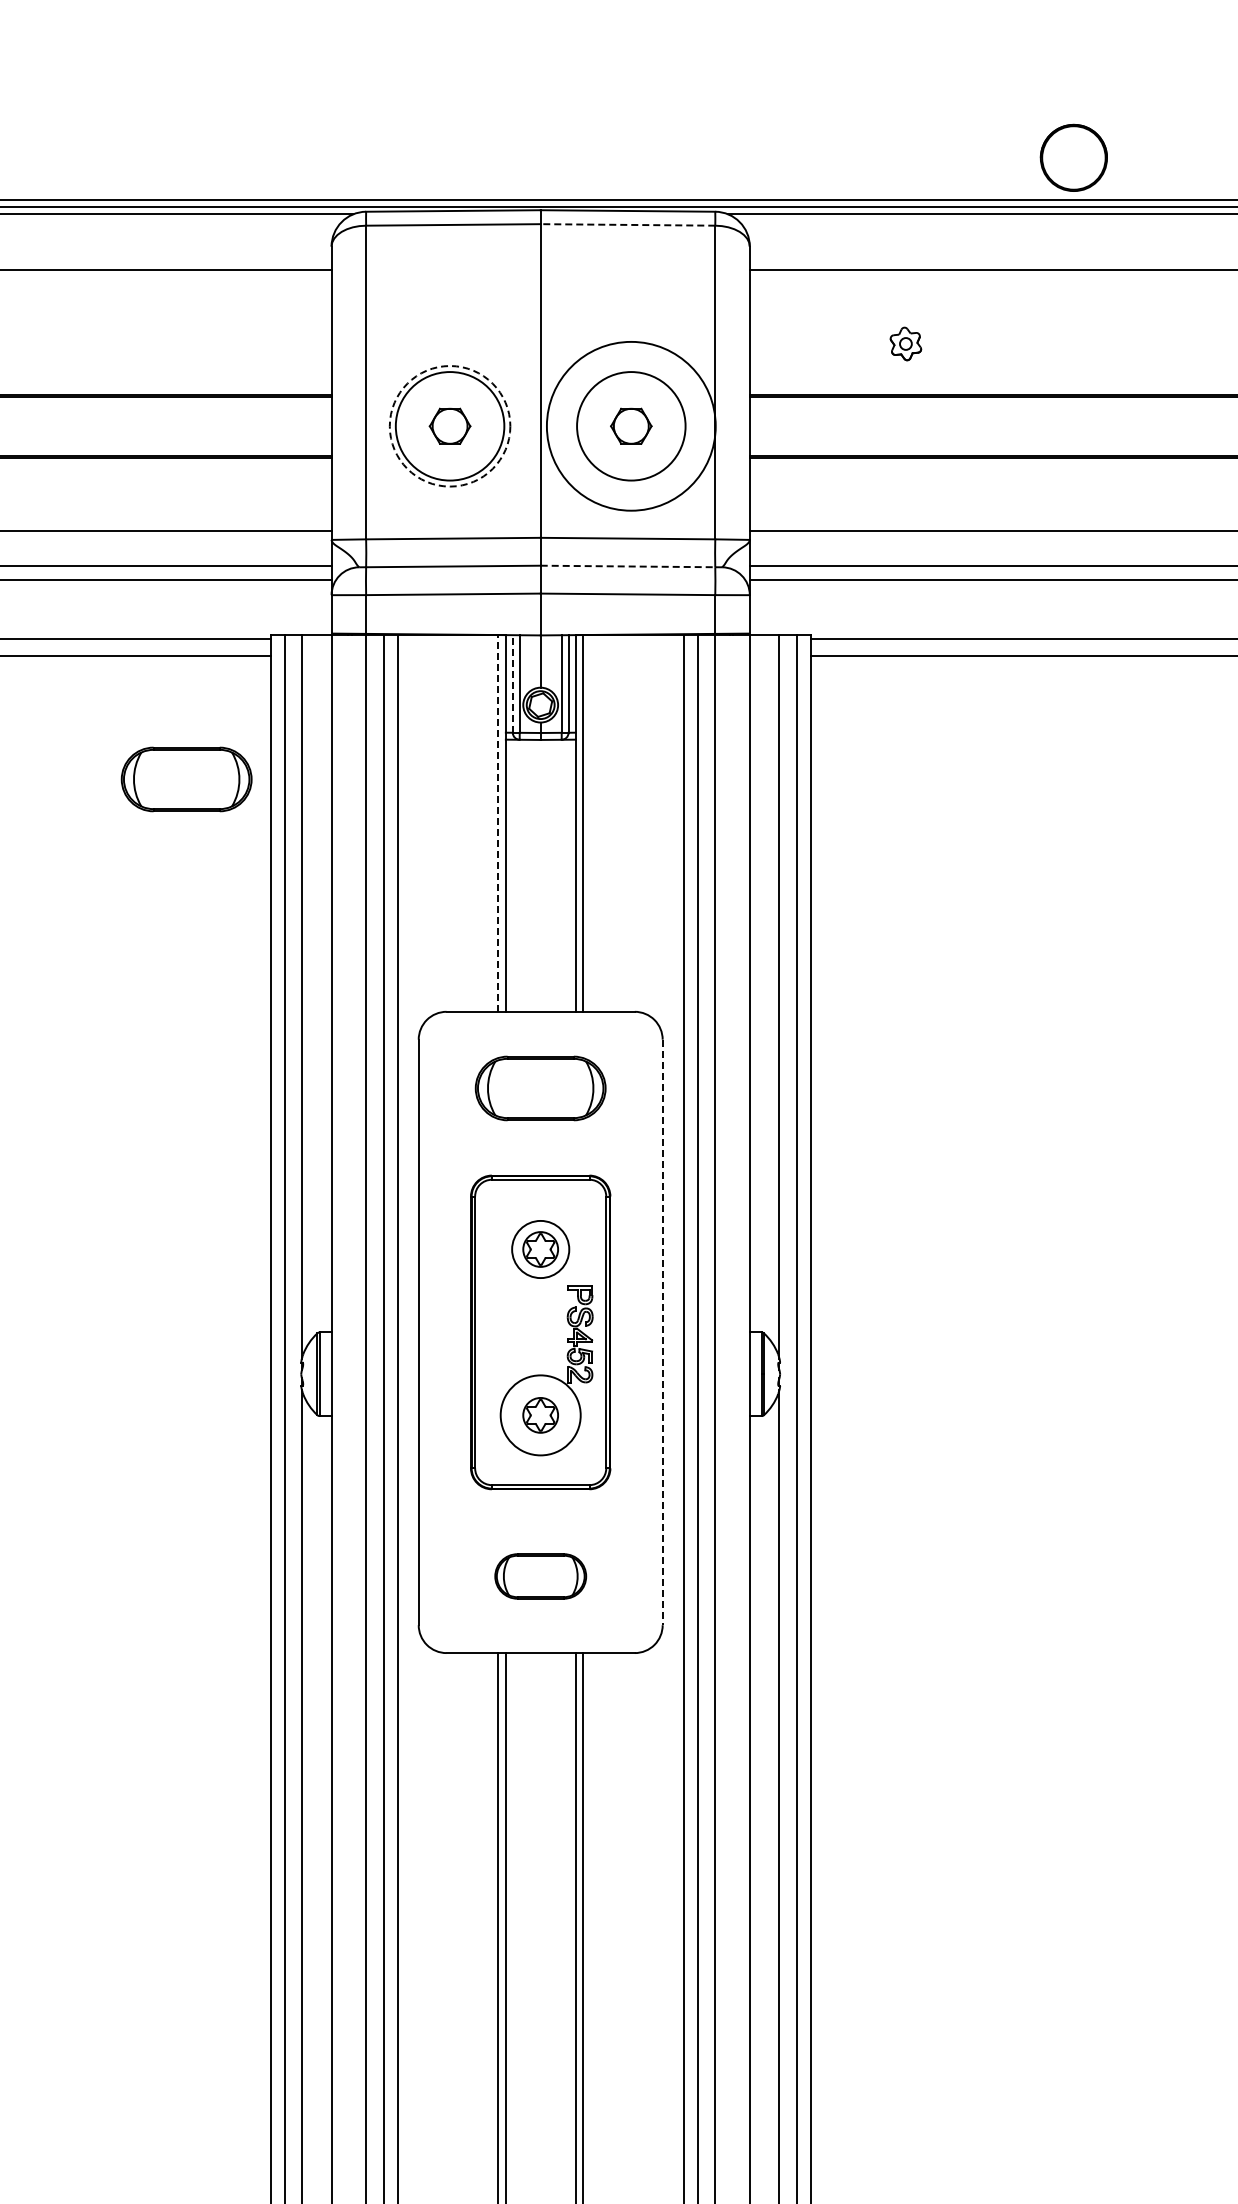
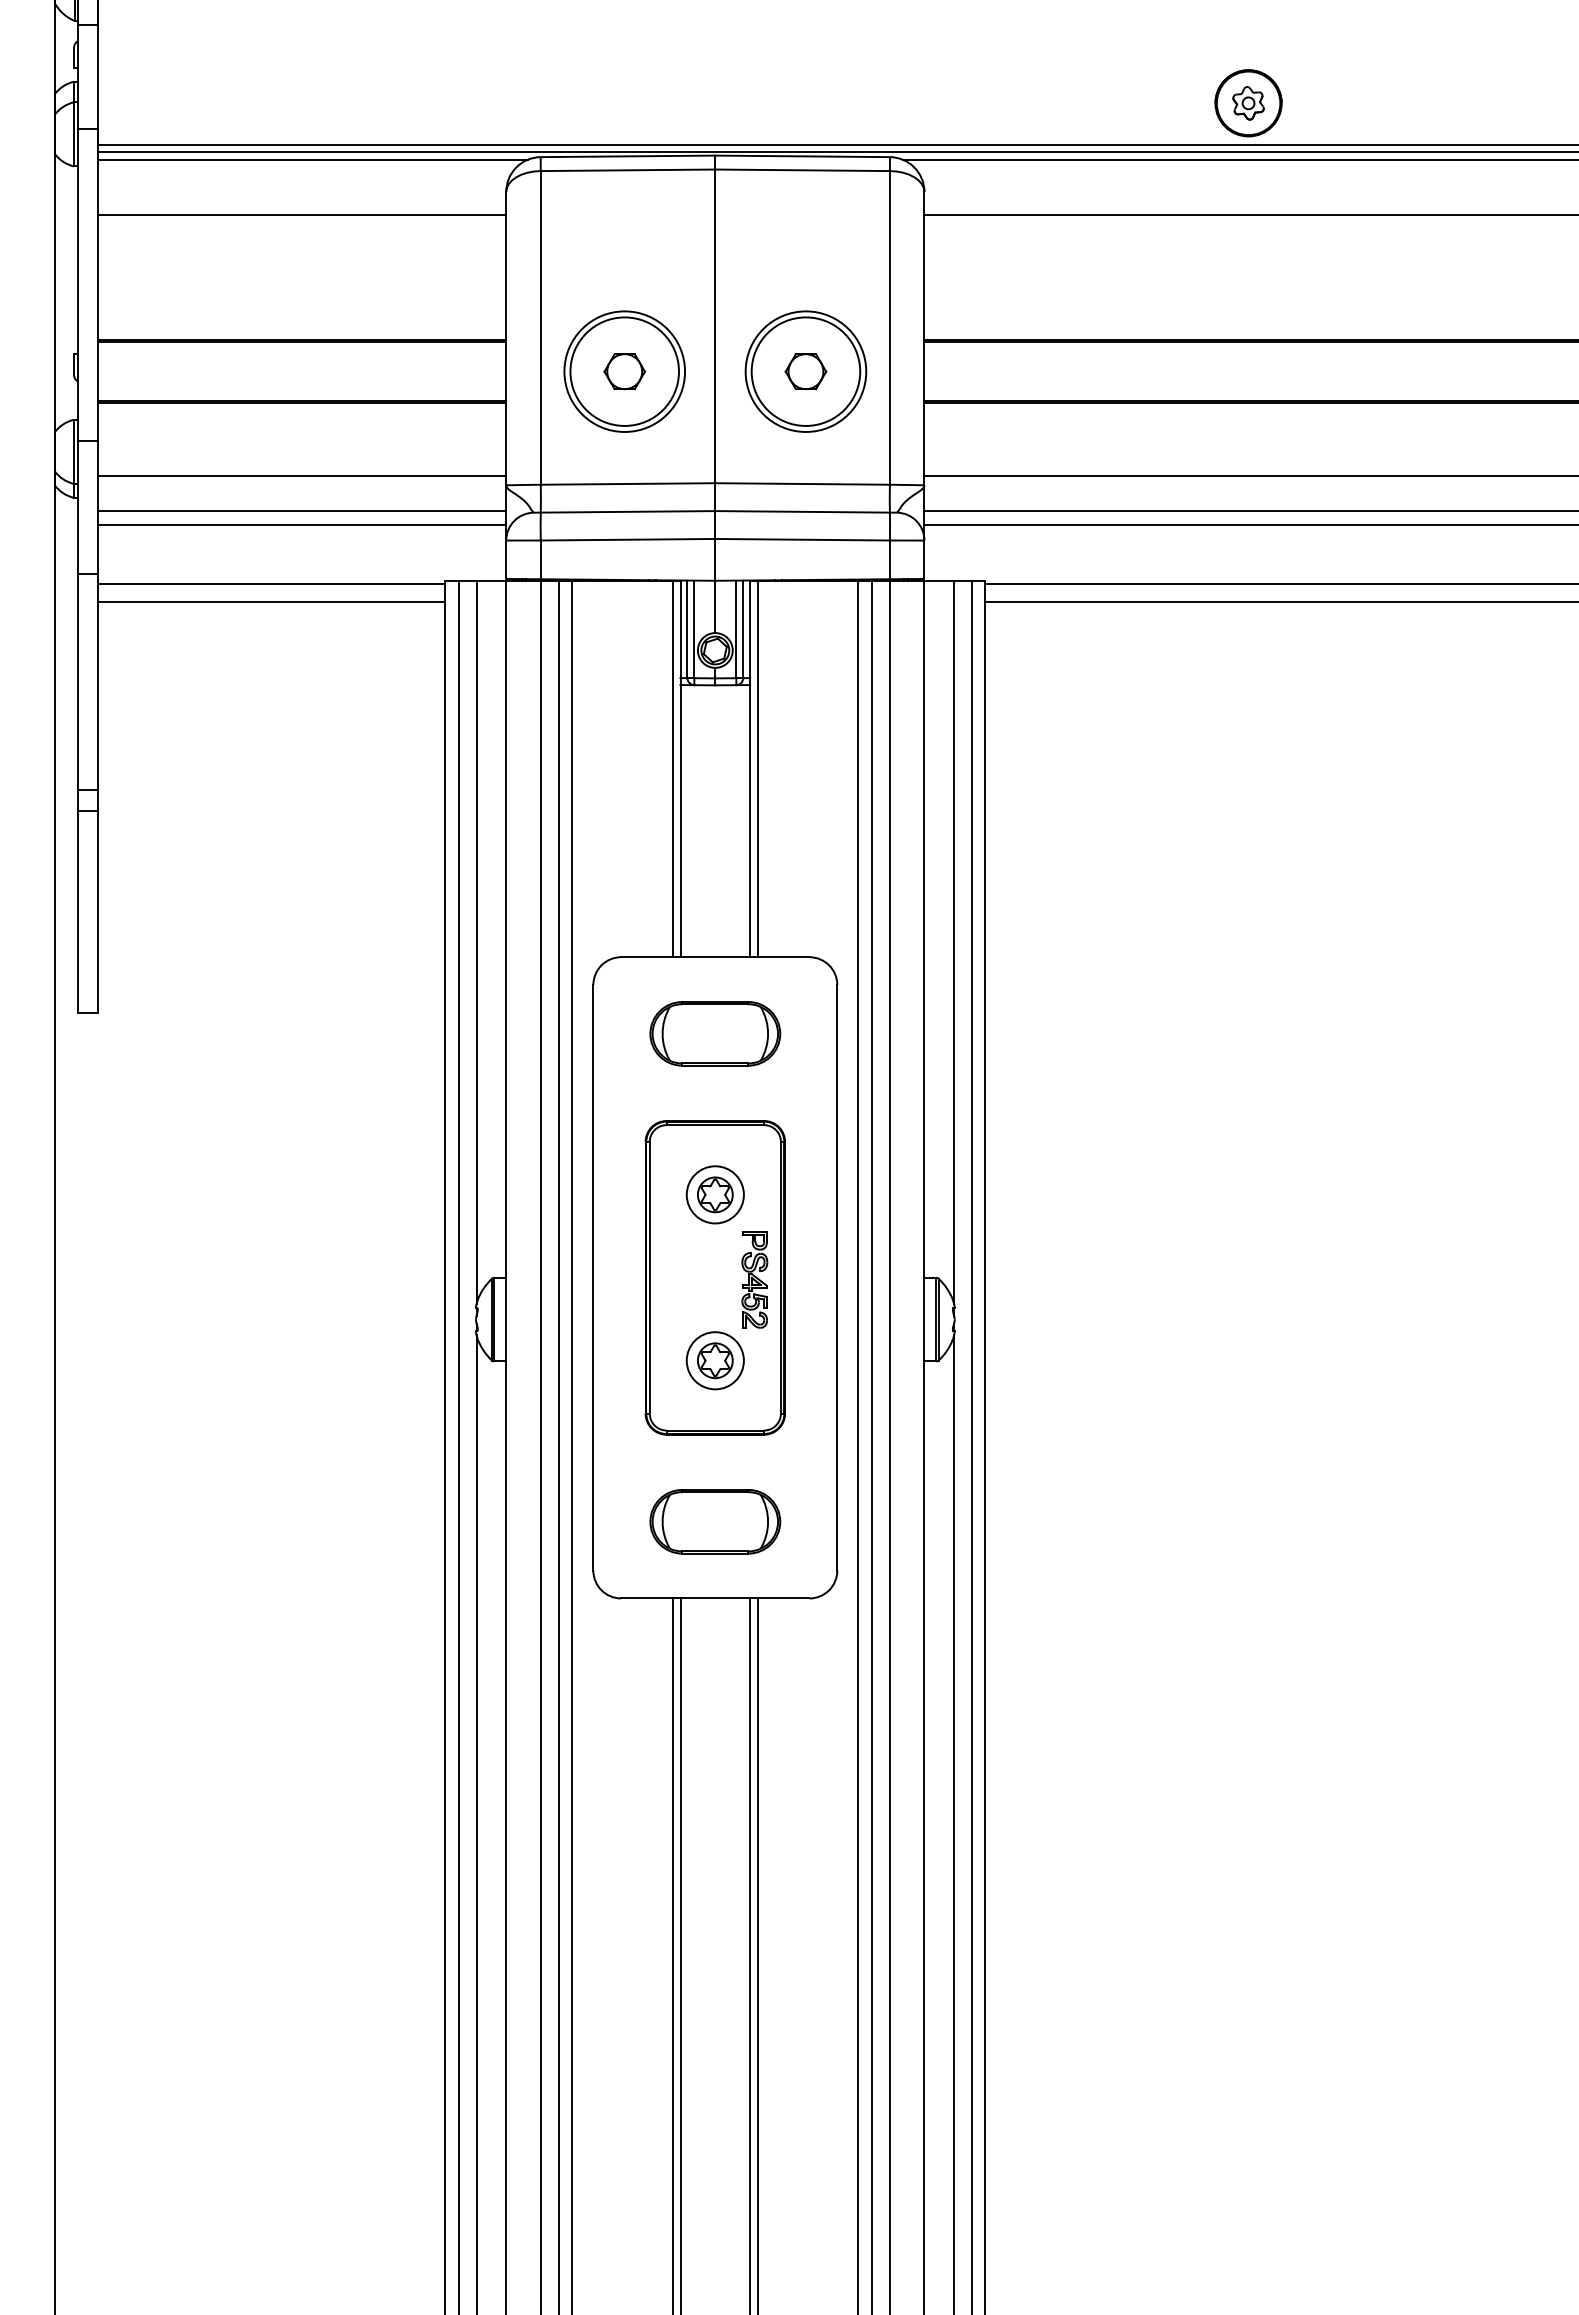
line: (627, 225) -> (802, 170), dashed -> solid
part: (905, 344) -> (1248, 103), moved
circle: (449, 426) -> (624, 371), dashed -> solid
circle: (630, 426) -> (805, 371), size x0.71
line: (628, 566) -> (803, 511), dashed -> solid
line: (512, 684) -> (687, 629), dashed -> solid
part: (186, 779) -> (361, 724), removed
line: (497, 823) -> (672, 768), dashed -> solid
line: (662, 1332) -> (837, 1277), dashed -> solid
circle: (539, 1415) -> (714, 1360), size x0.71
part: (540, 1576) -> (715, 1521), size x1.43

